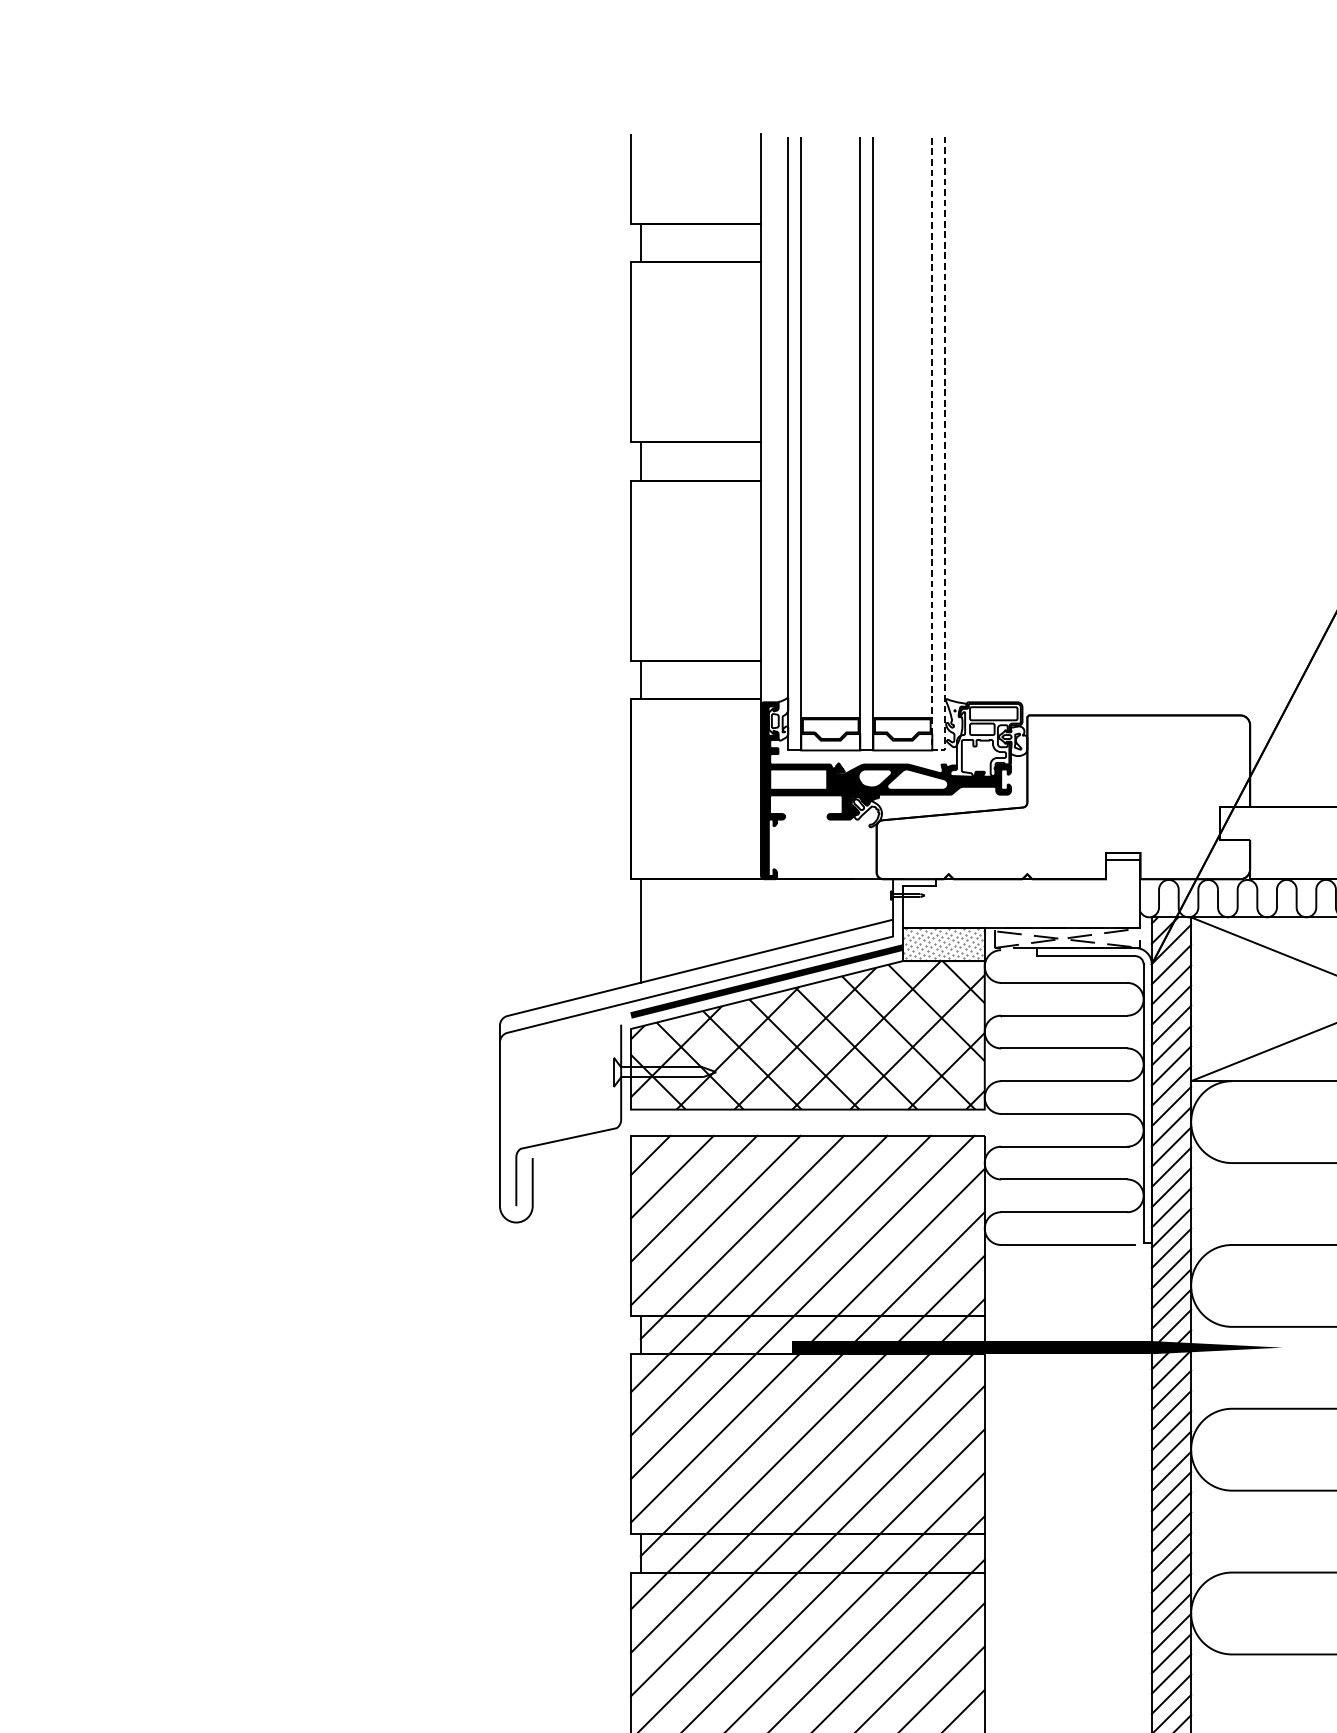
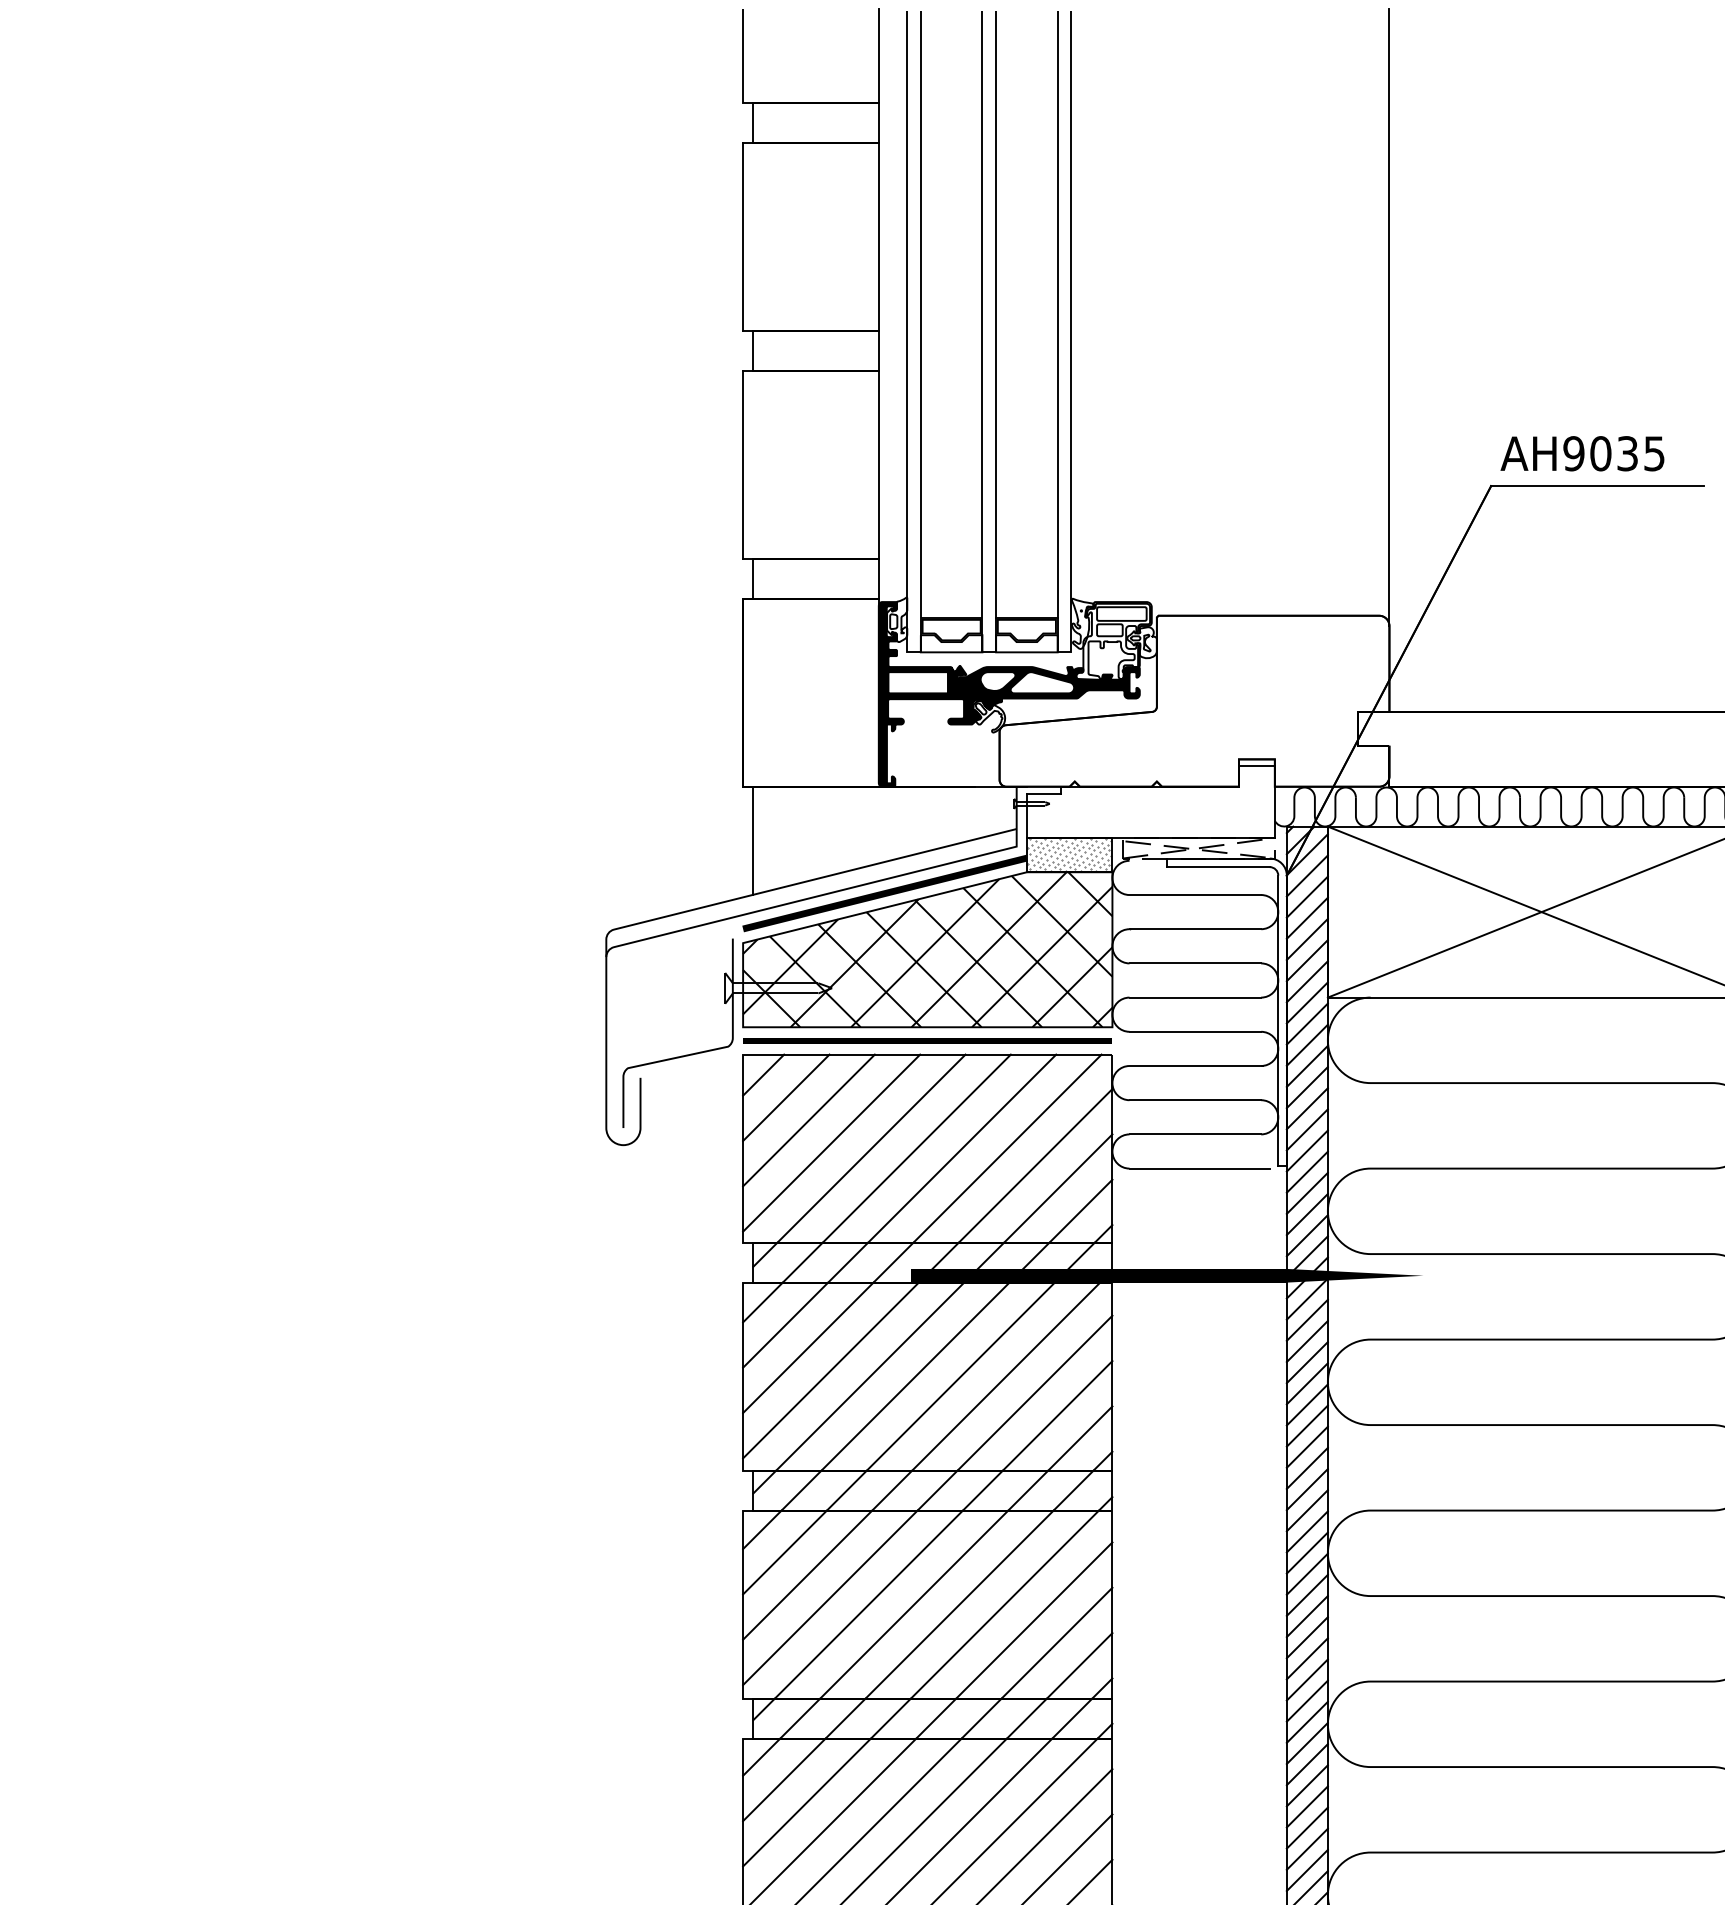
line: (1250, 429) -> (1389, 317), added
line: (938, 750) -> (1064, 652), dashed -> solid
line: (807, 1122) -> (927, 1040), added

